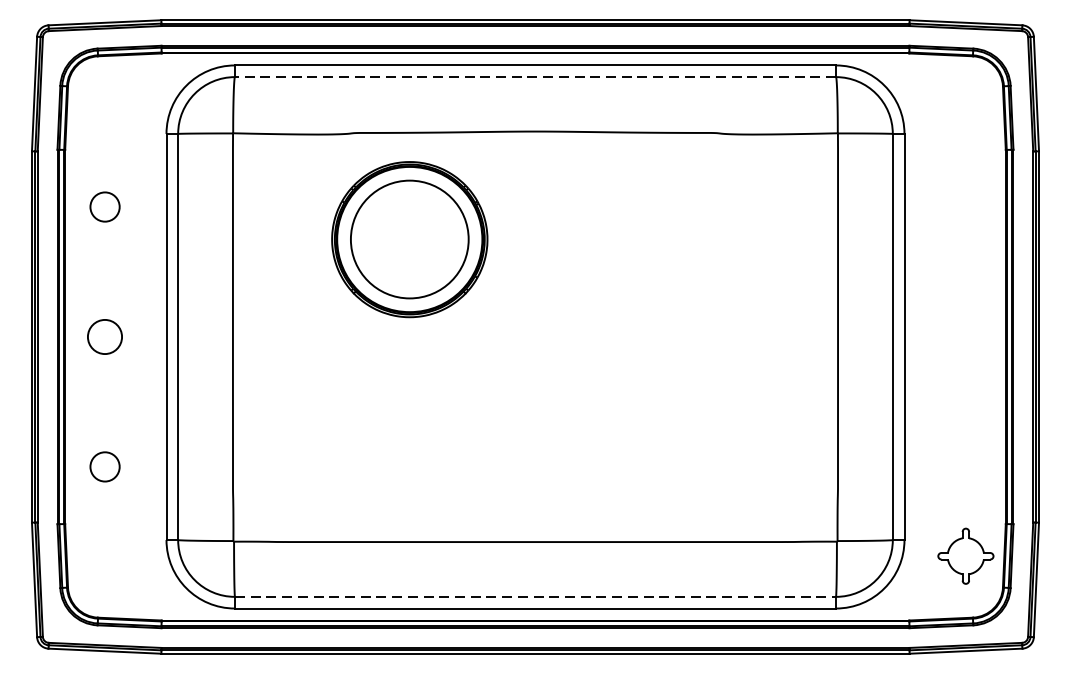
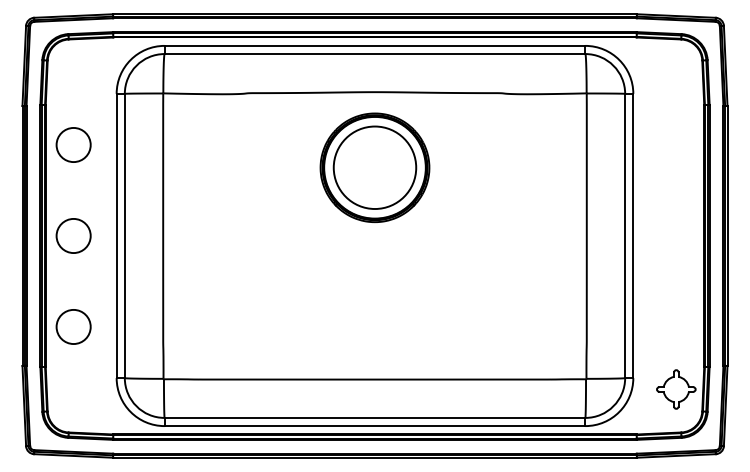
line: (534, 77) -> (374, 54), dashed -> solid
circle: (104, 206) -> (73, 144), size x1.67
part: (409, 239) -> (374, 167), moved
circle: (104, 336) -> (73, 235), size x1.43
circle: (104, 466) -> (73, 326), size x1.67
line: (536, 596) -> (375, 417), dashed -> solid

